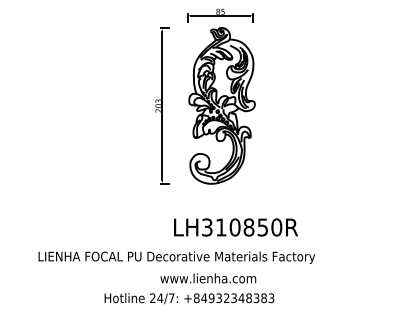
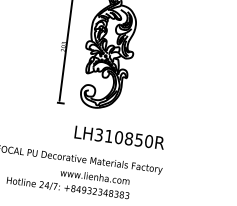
text: (235, 227) -> (119, 137), moved
text: (208, 278) -> (95, 177), moved

